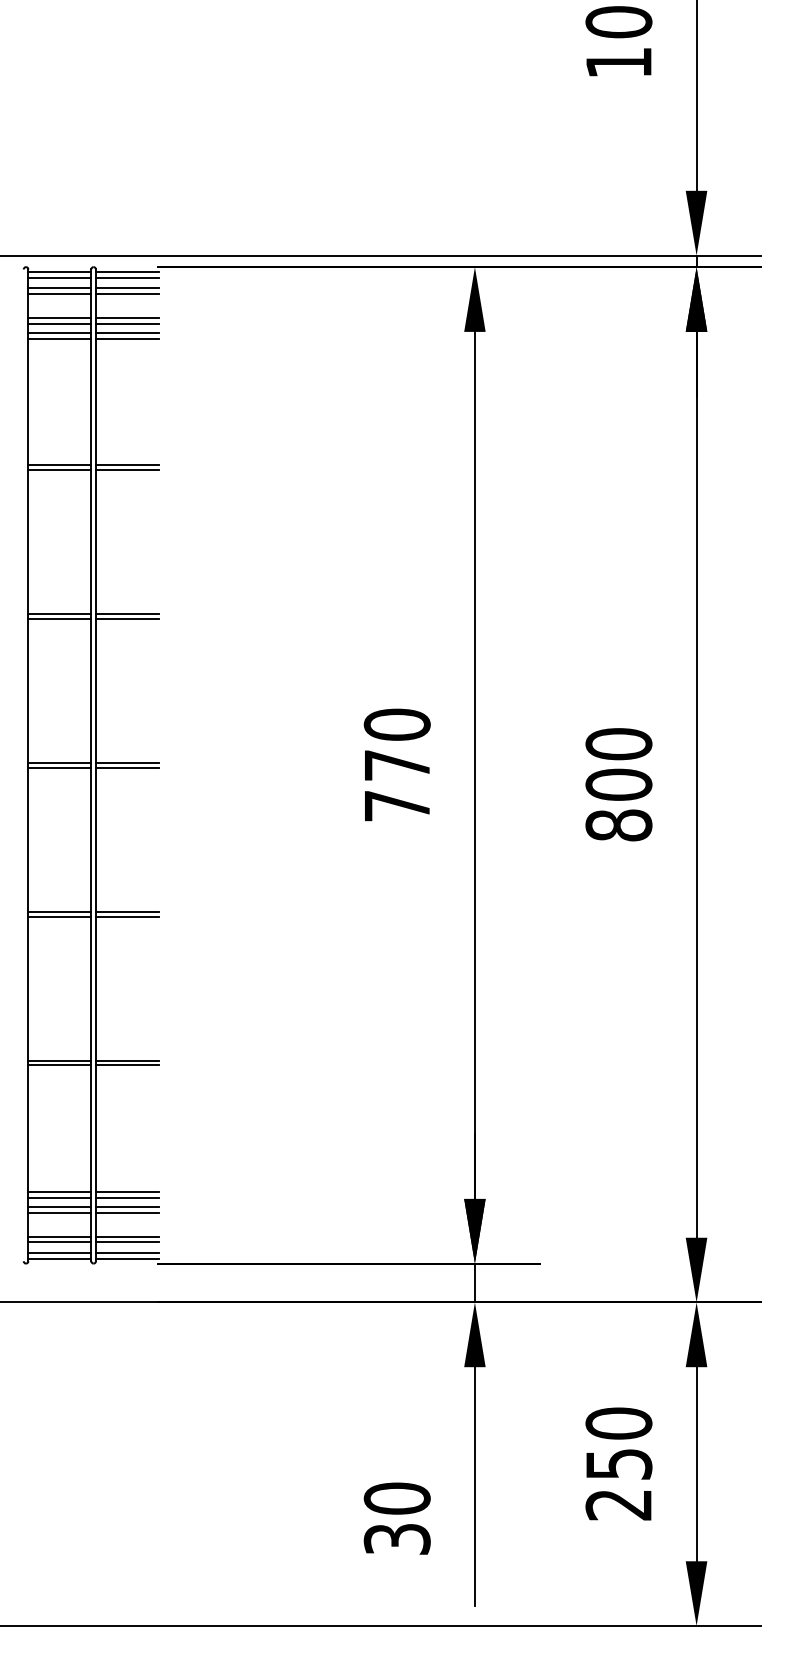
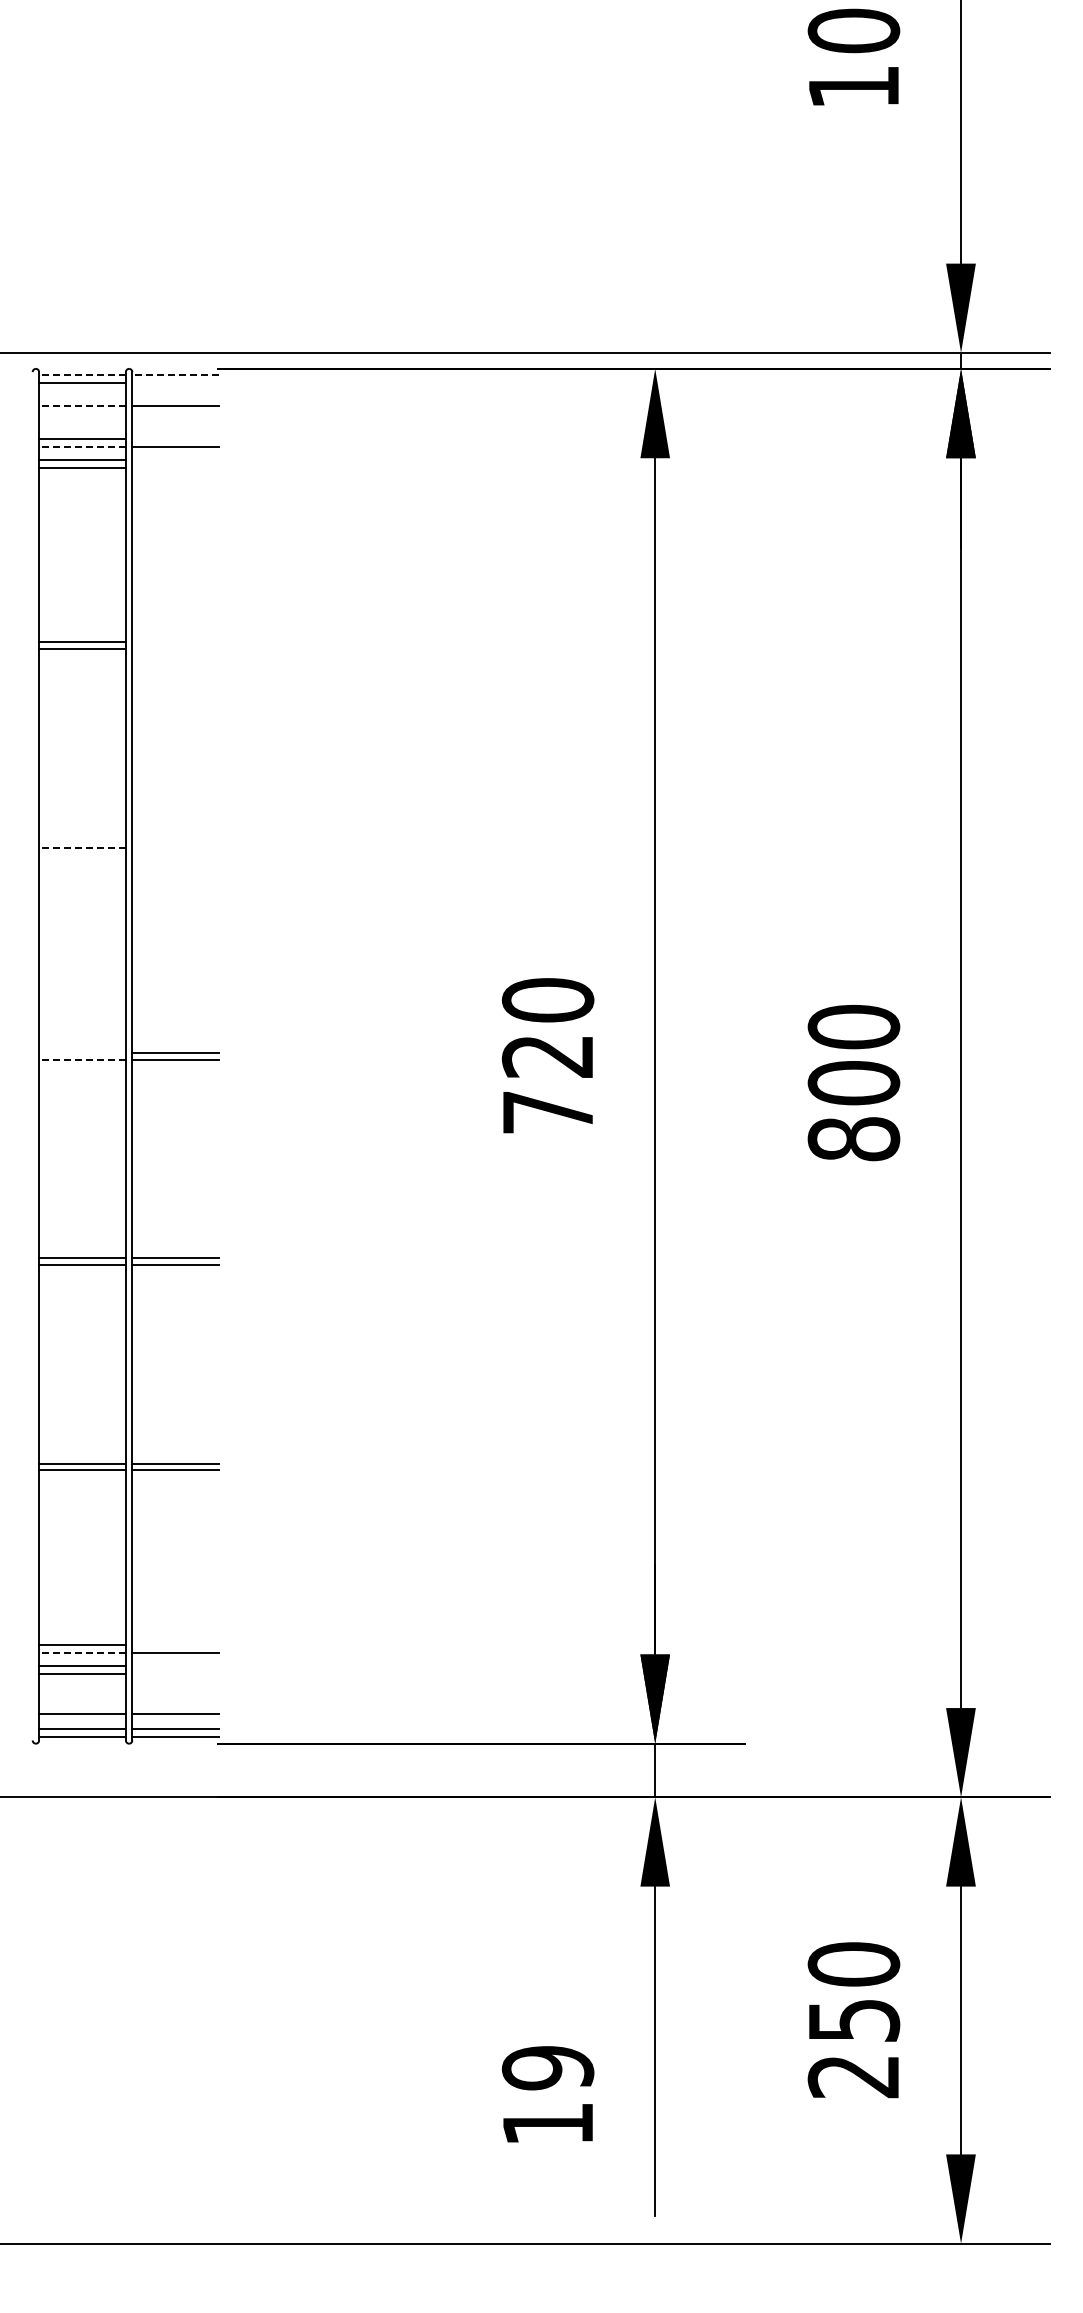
line: (59, 271) -> (82, 375), solid -> dashed
line: (127, 271) -> (175, 375), solid -> dashed
line: (127, 277) -> (175, 383), removed
line: (59, 288) -> (82, 398), removed
line: (127, 288) -> (175, 398), removed
line: (59, 294) -> (82, 406), solid -> dashed
line: (127, 317) -> (175, 438), removed
line: (59, 323) -> (82, 446), solid -> dashed
line: (127, 332) -> (175, 459), removed
line: (127, 338) -> (175, 467), removed
line: (127, 465) -> (175, 642), removed
line: (127, 469) -> (175, 648), removed
line: (59, 614) -> (82, 847), solid -> dashed
line: (127, 614) -> (175, 847), removed
line: (59, 619) -> (82, 854), removed
line: (127, 619) -> (175, 854), removed
line: (59, 763) -> (82, 1053), removed
text: (396, 765) -> (546, 1056), 770 -> 720
line: (59, 767) -> (82, 1059), solid -> dashed
line: (127, 1192) -> (175, 1645), removed
line: (59, 1198) -> (82, 1653), solid -> dashed
line: (127, 1206) -> (175, 1665), removed
line: (127, 1212) -> (175, 1673), removed
line: (59, 1236) -> (82, 1706), removed
line: (127, 1236) -> (175, 1706), removed
text: (396, 1518) -> (547, 2095), 30 -> 19

